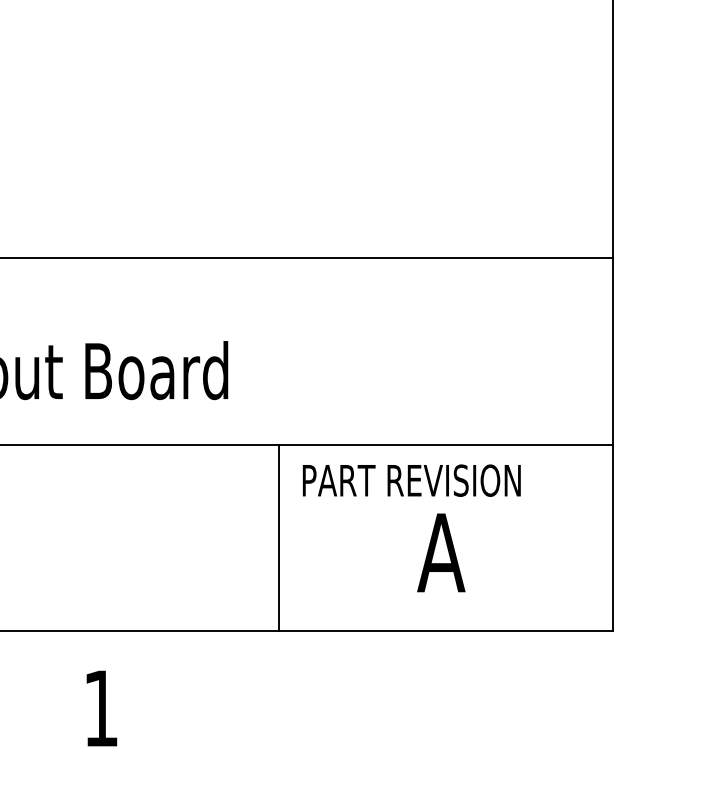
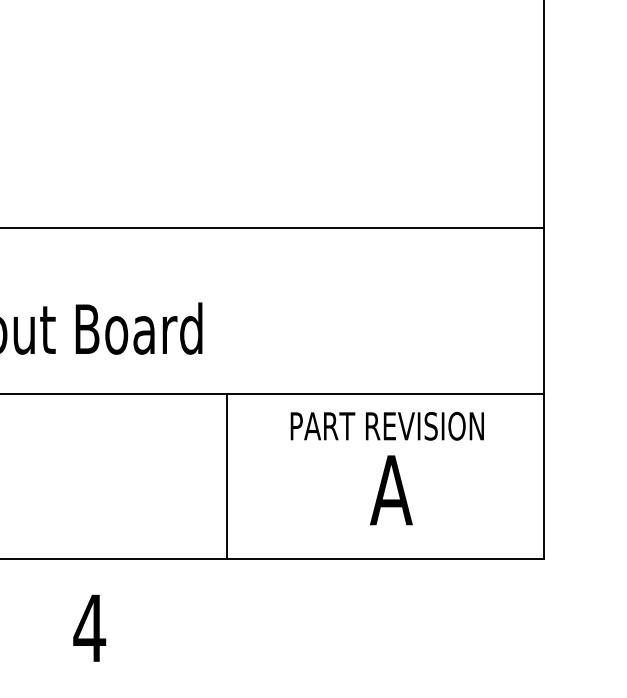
text: (411, 480) -> (387, 426), moved
line: (278, 537) -> (226, 476), moved
text: (100, 708) -> (89, 628), 1 -> 4

